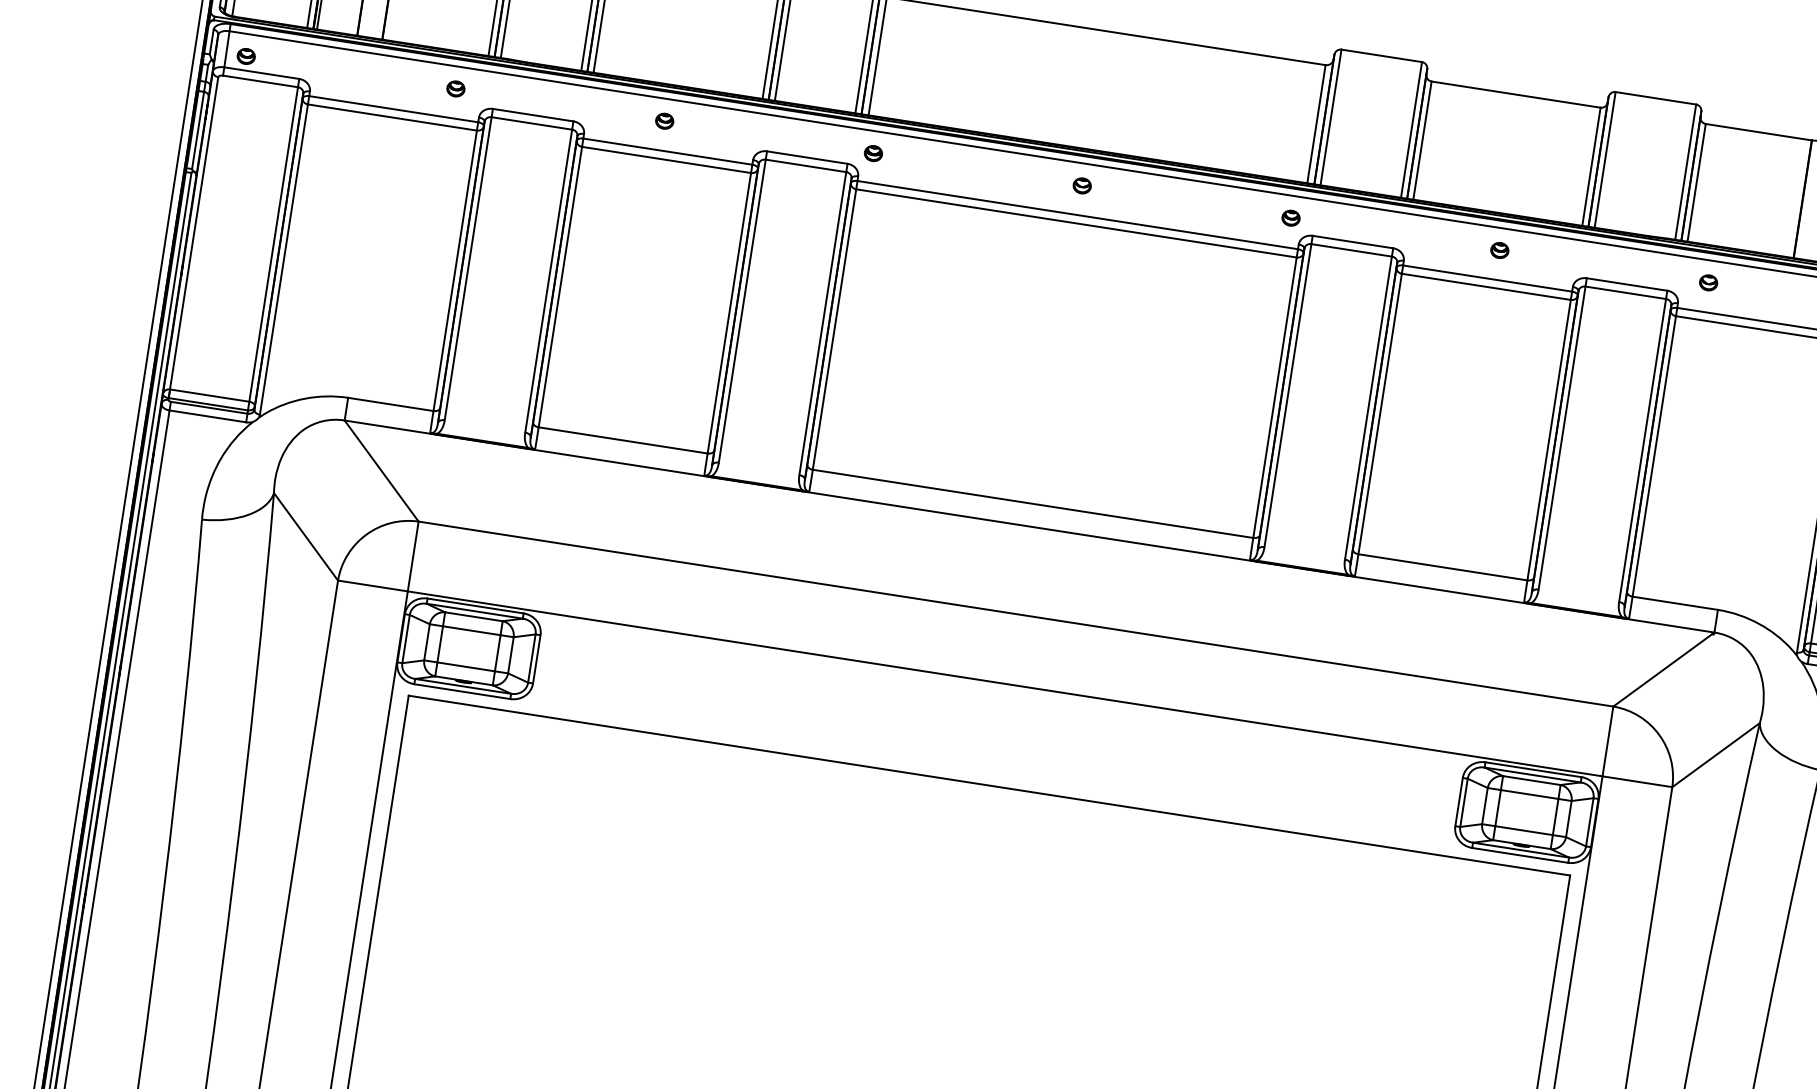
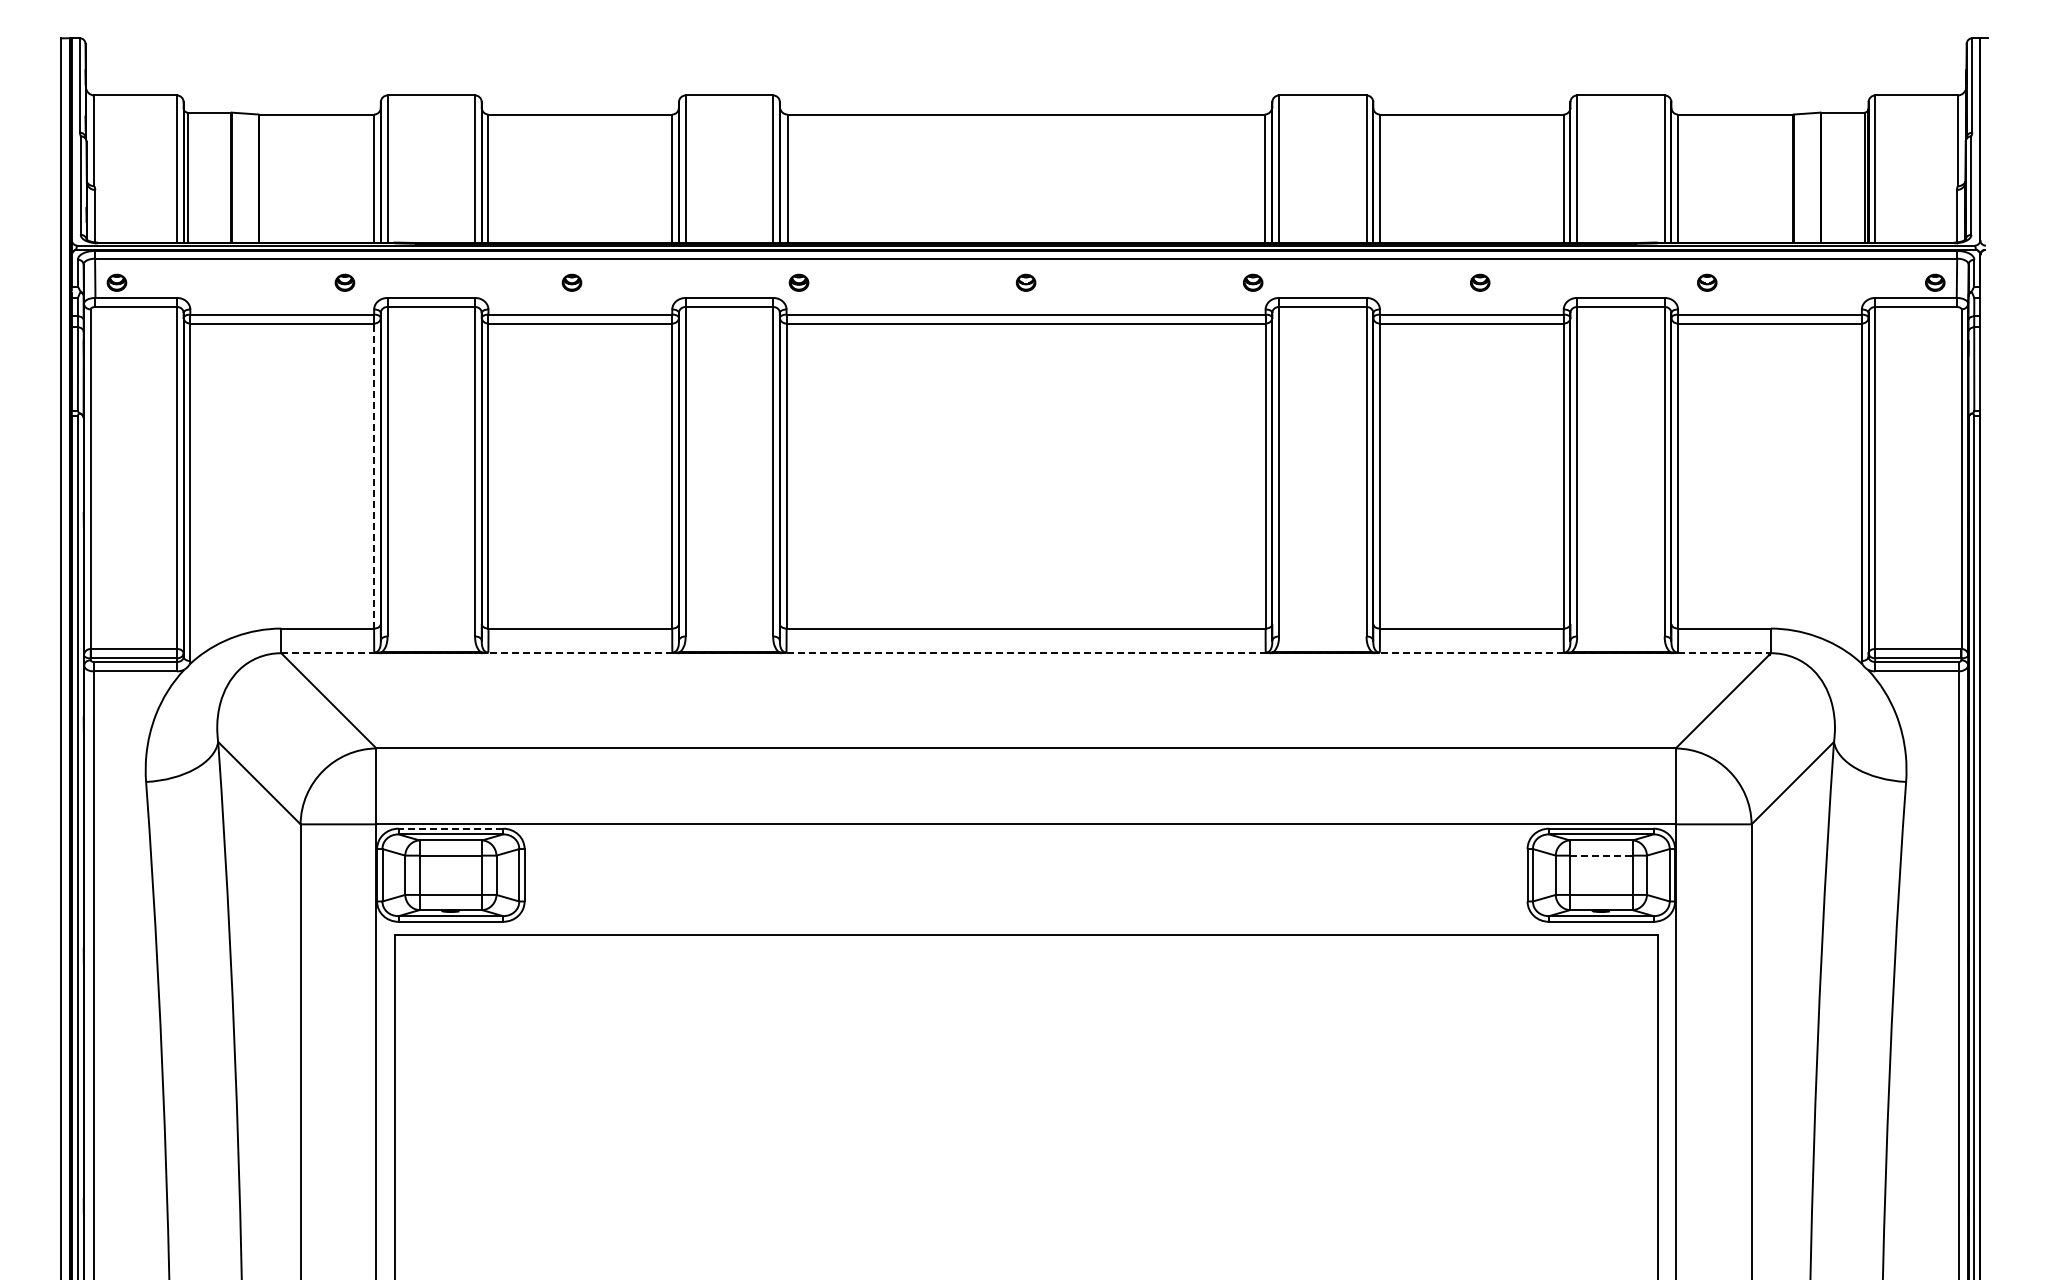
line: (455, 270) -> (374, 475), solid -> dashed
line: (1029, 526) -> (1026, 653), solid -> dashed
line: (475, 605) -> (450, 828), solid -> dashed
line: (1529, 794) -> (1601, 855), solid -> dashed

